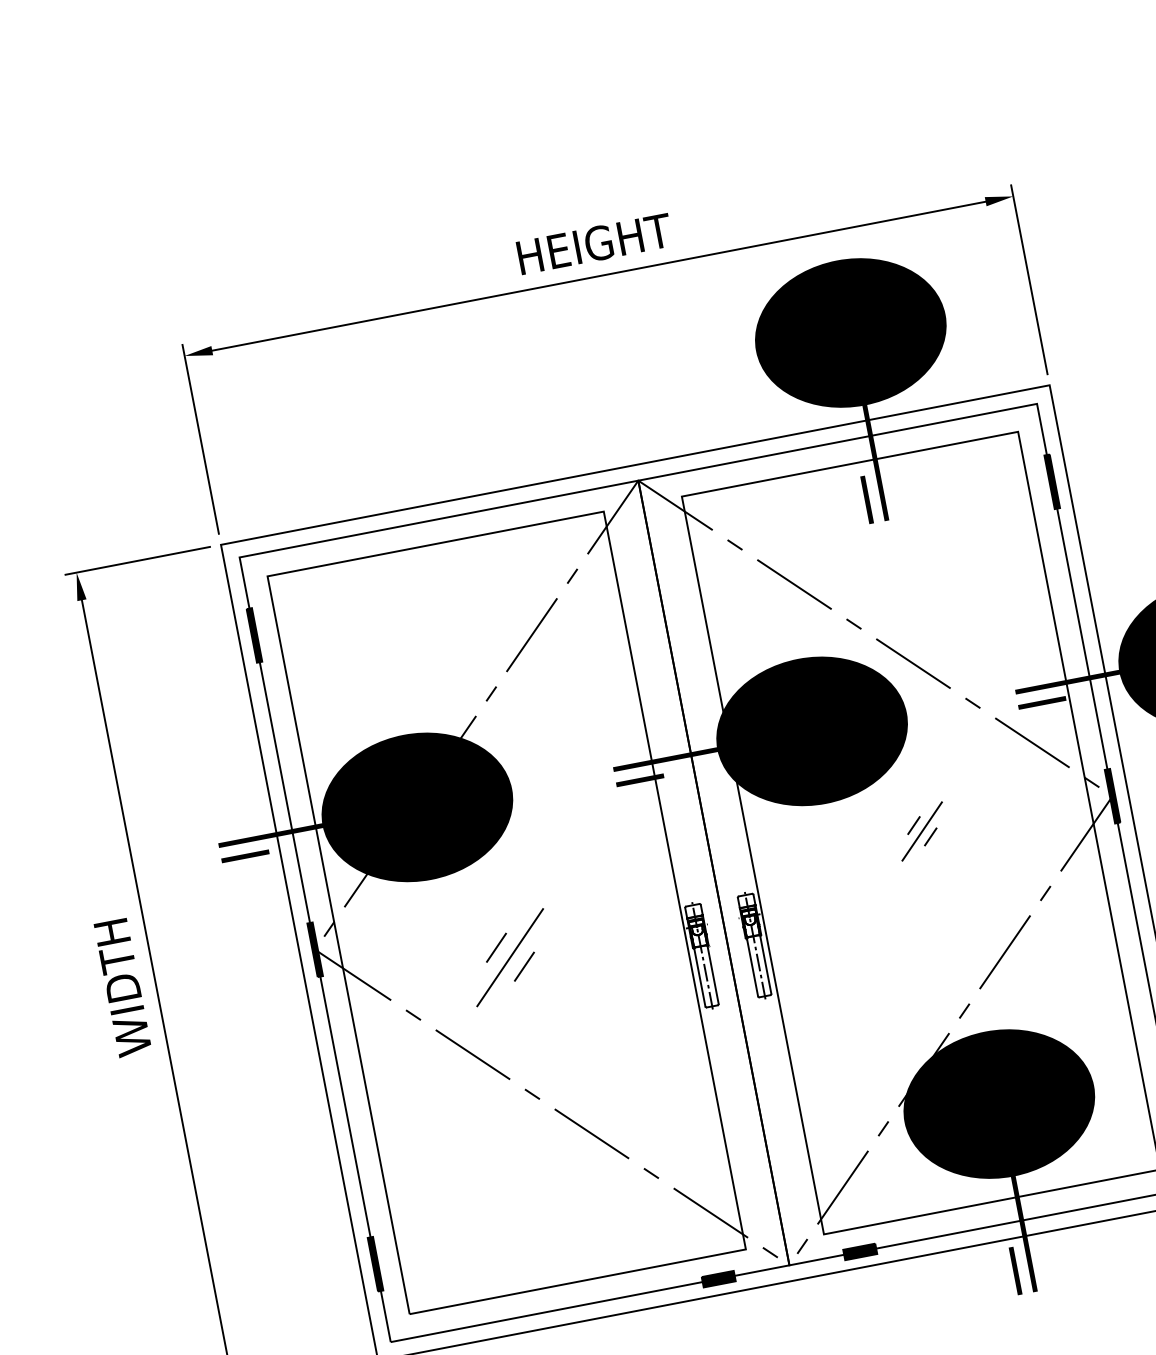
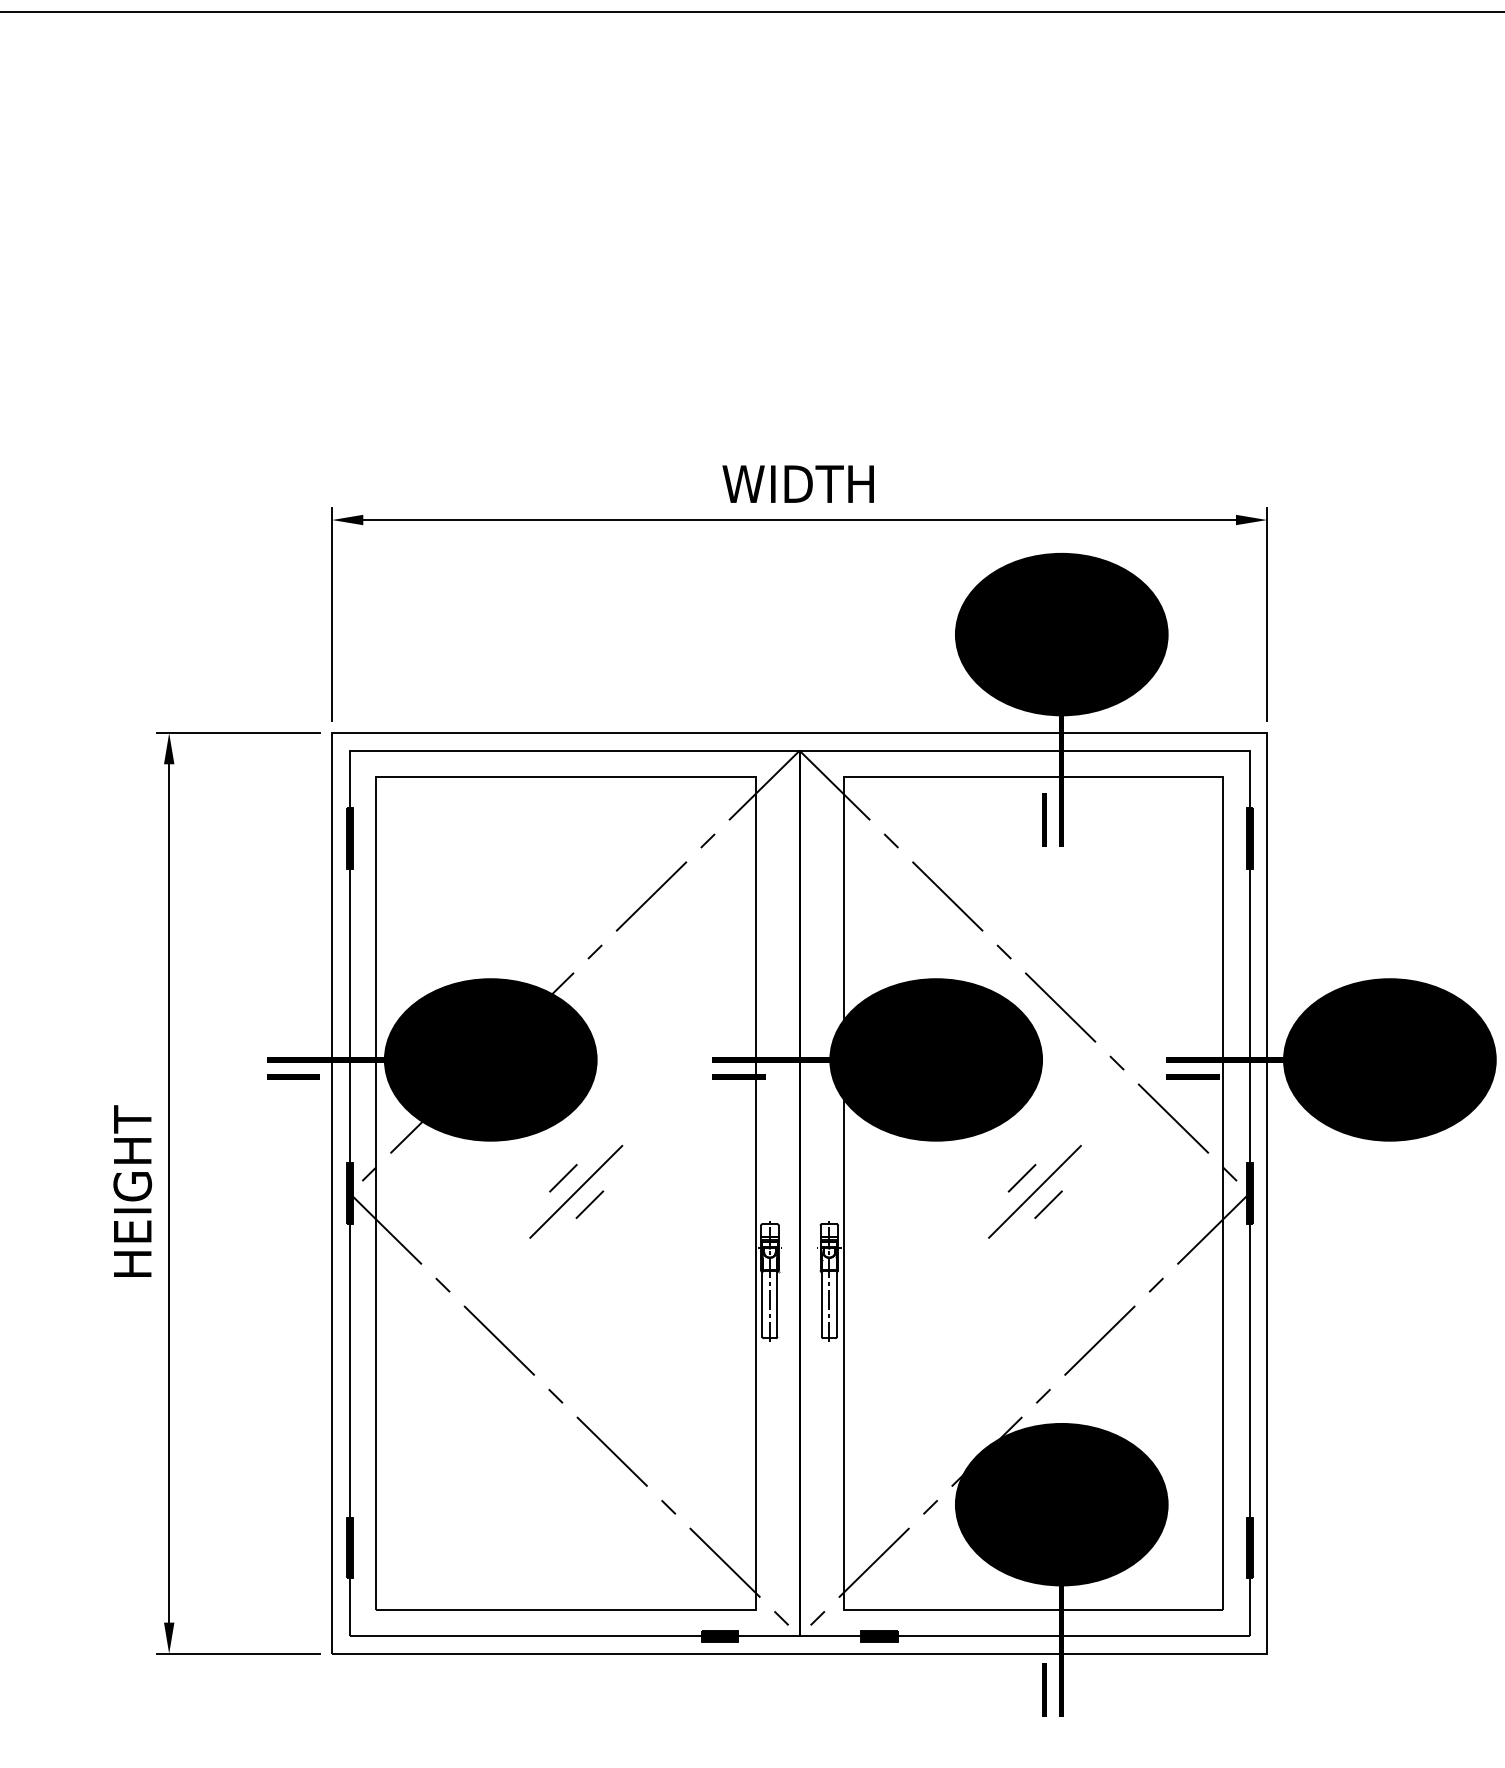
text: (594, 243) -> (801, 483), HEIGHT -> WIDTH
part: (921, 831) -> (1034, 1191), size x1.67
part: (510, 957) -> (576, 1191), moved
text: (122, 984) -> (132, 1190), WIDTH -> HEIGHT

